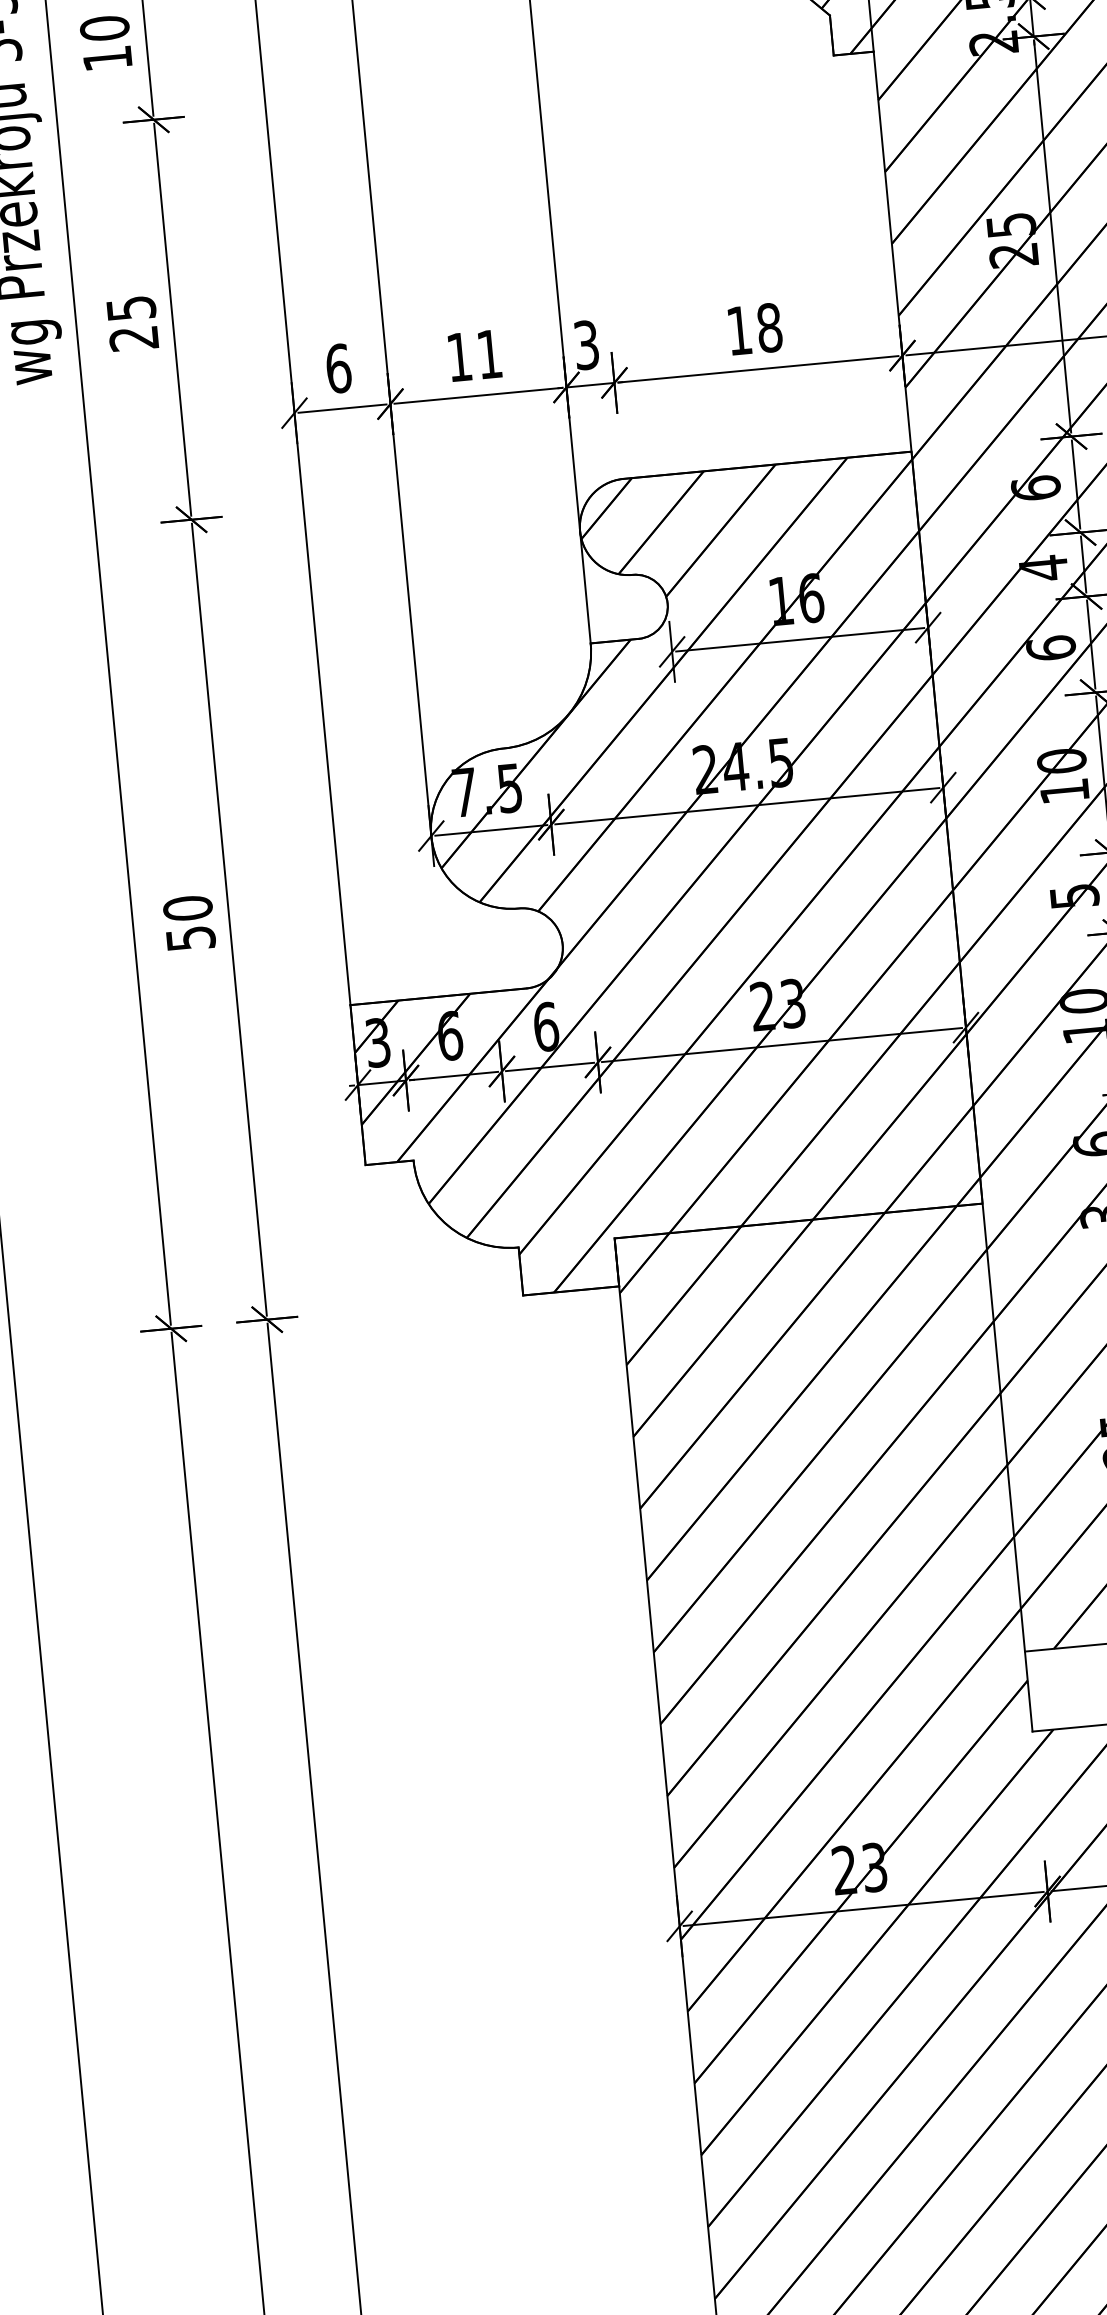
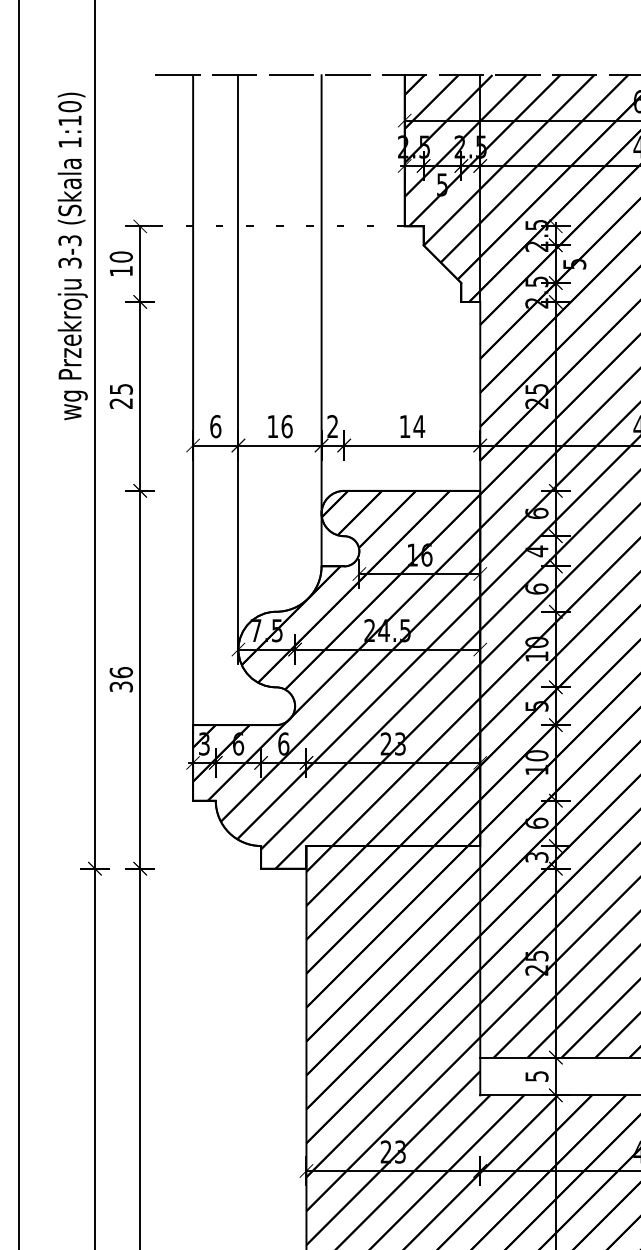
text: (770, 327) -> (419, 426), 18 -> 14
text: (585, 344) -> (332, 426), 3 -> 2
text: (488, 354) -> (286, 426), 11 -> 16
text: (187, 923) -> (120, 679), 50 -> 36

